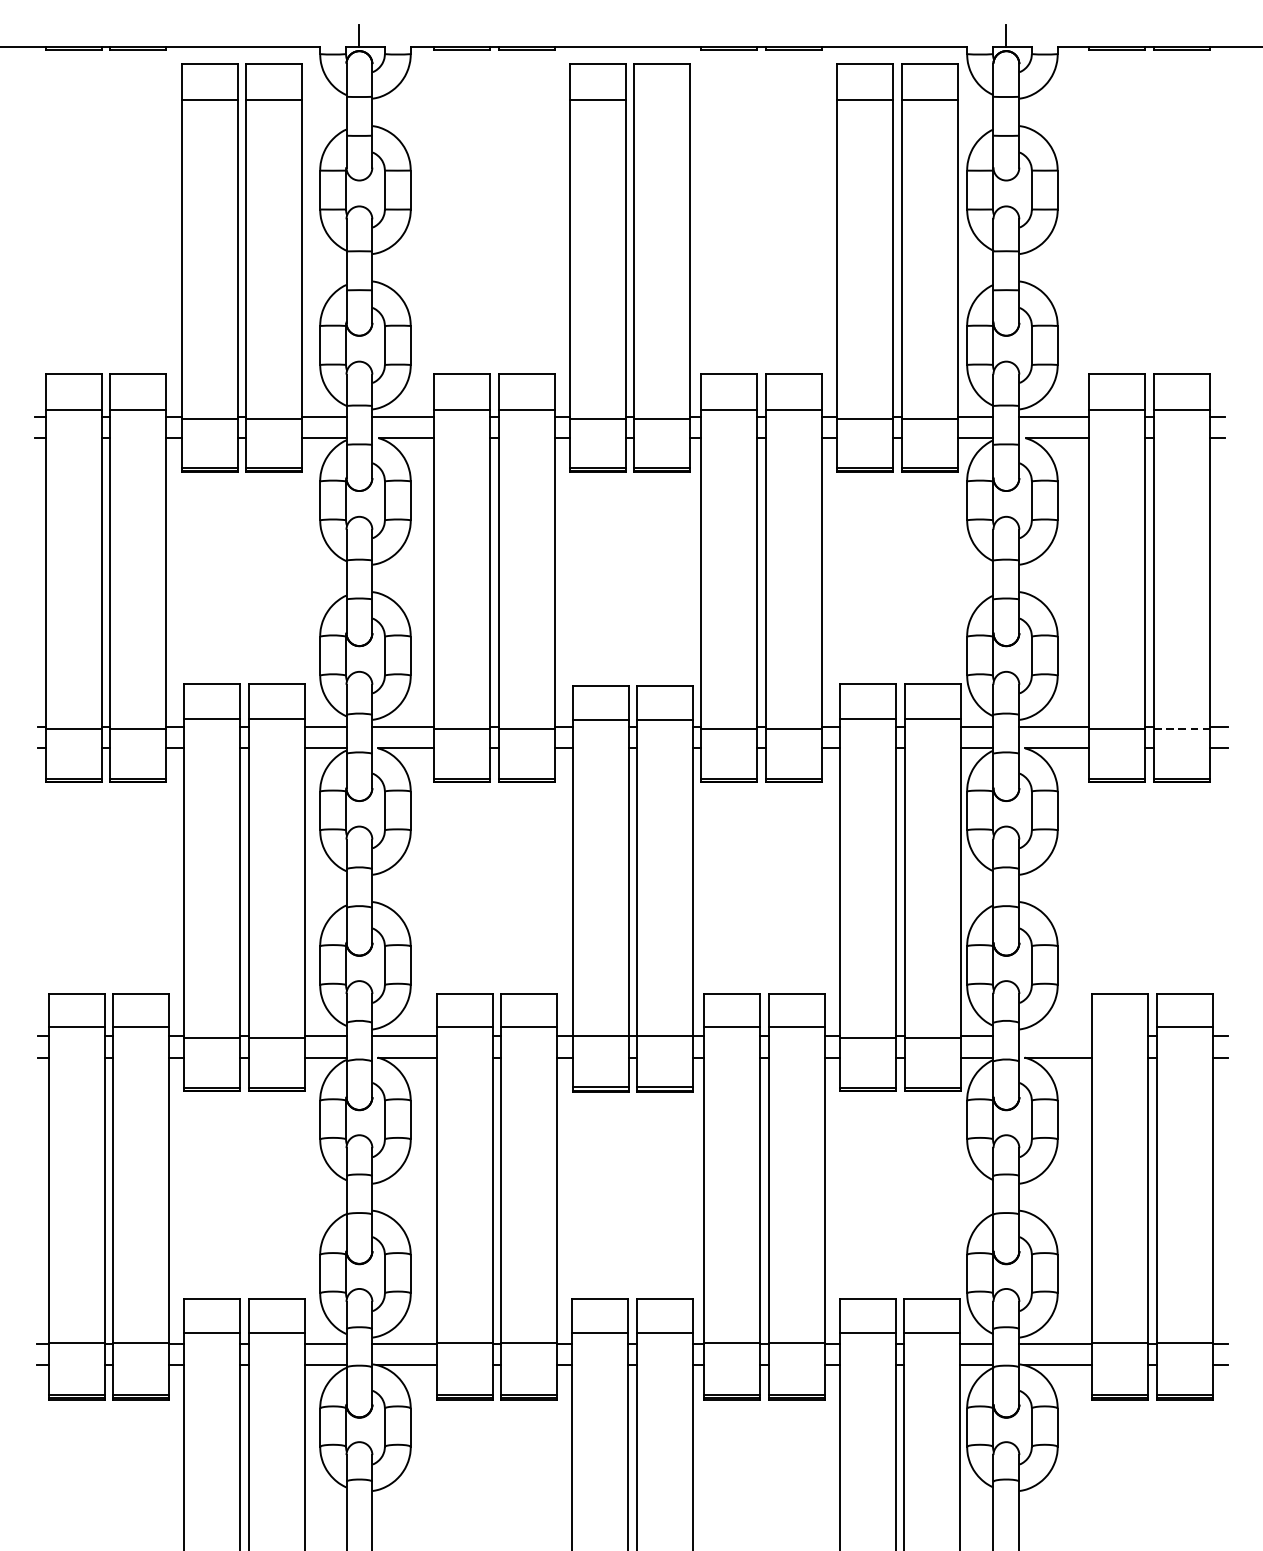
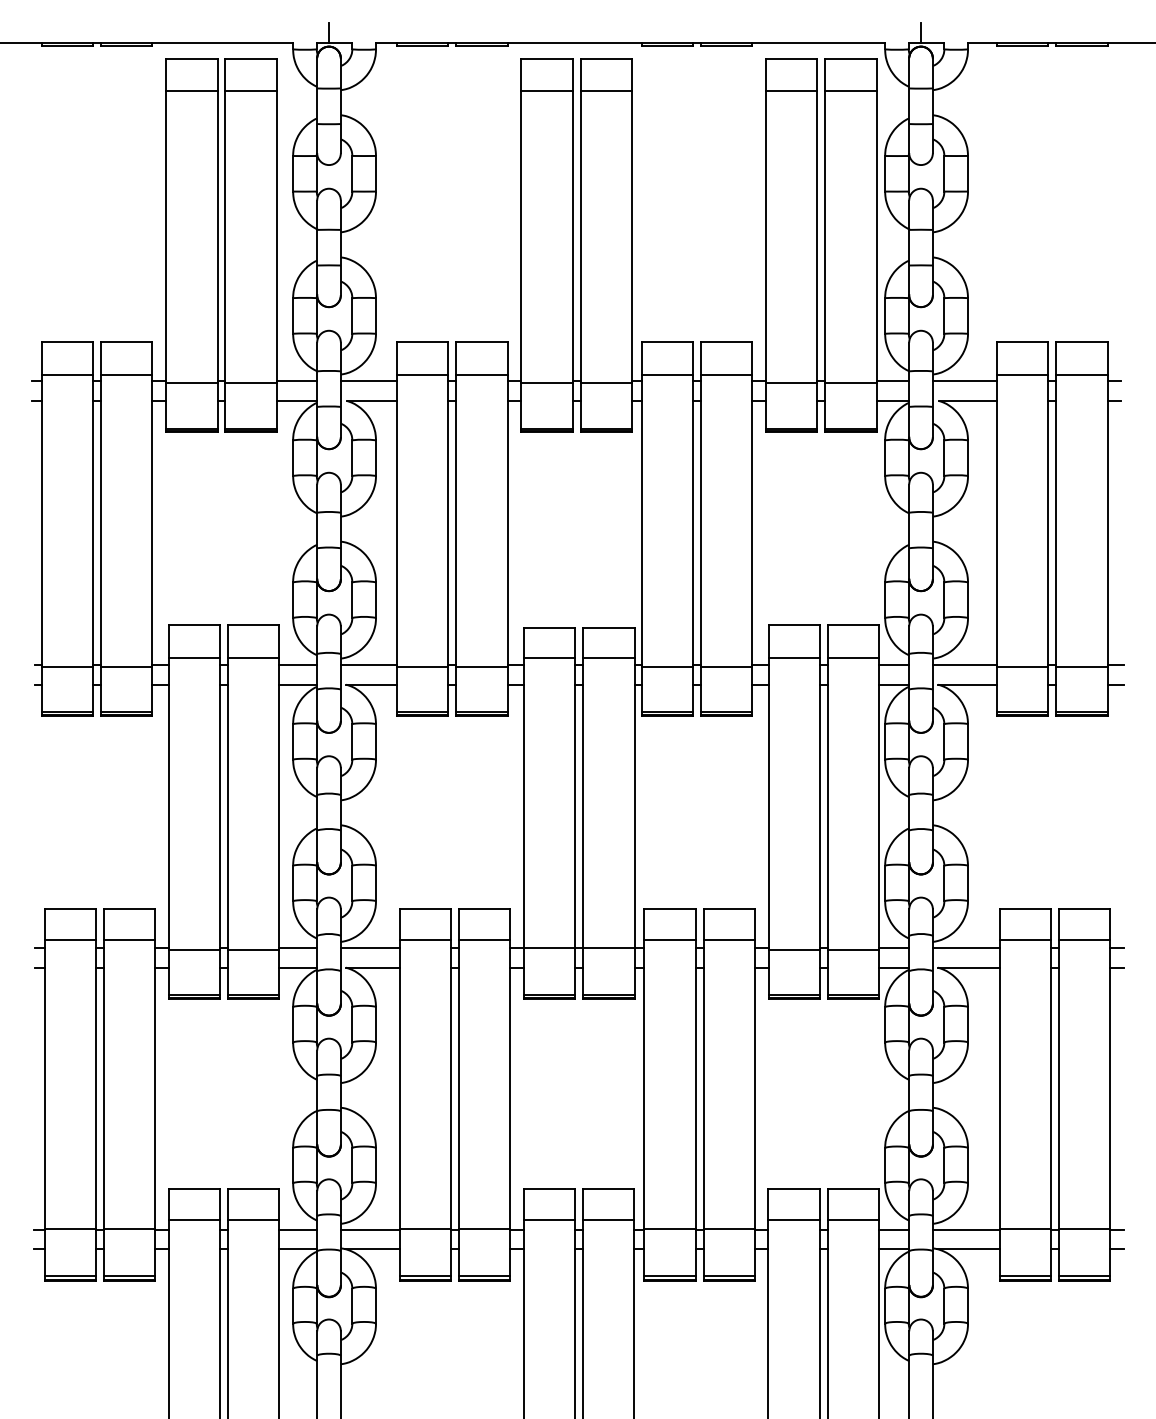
line: (661, 100) -> (605, 91), added
line: (1181, 728) -> (1081, 666), dashed -> solid
line: (1119, 1027) -> (1024, 940), added
line: (1054, 1035) -> (965, 947), added

